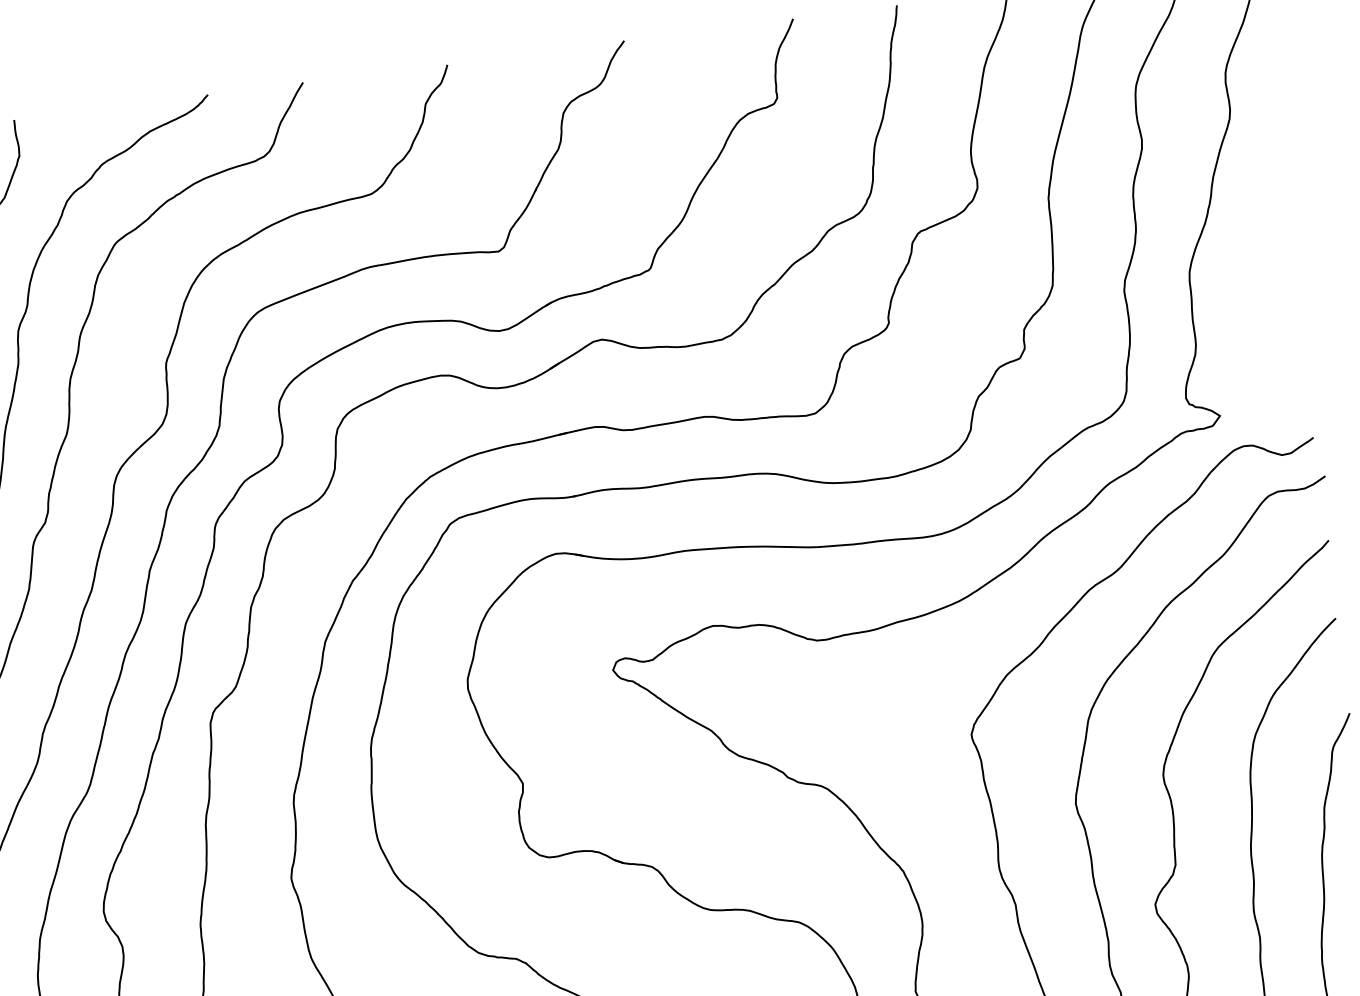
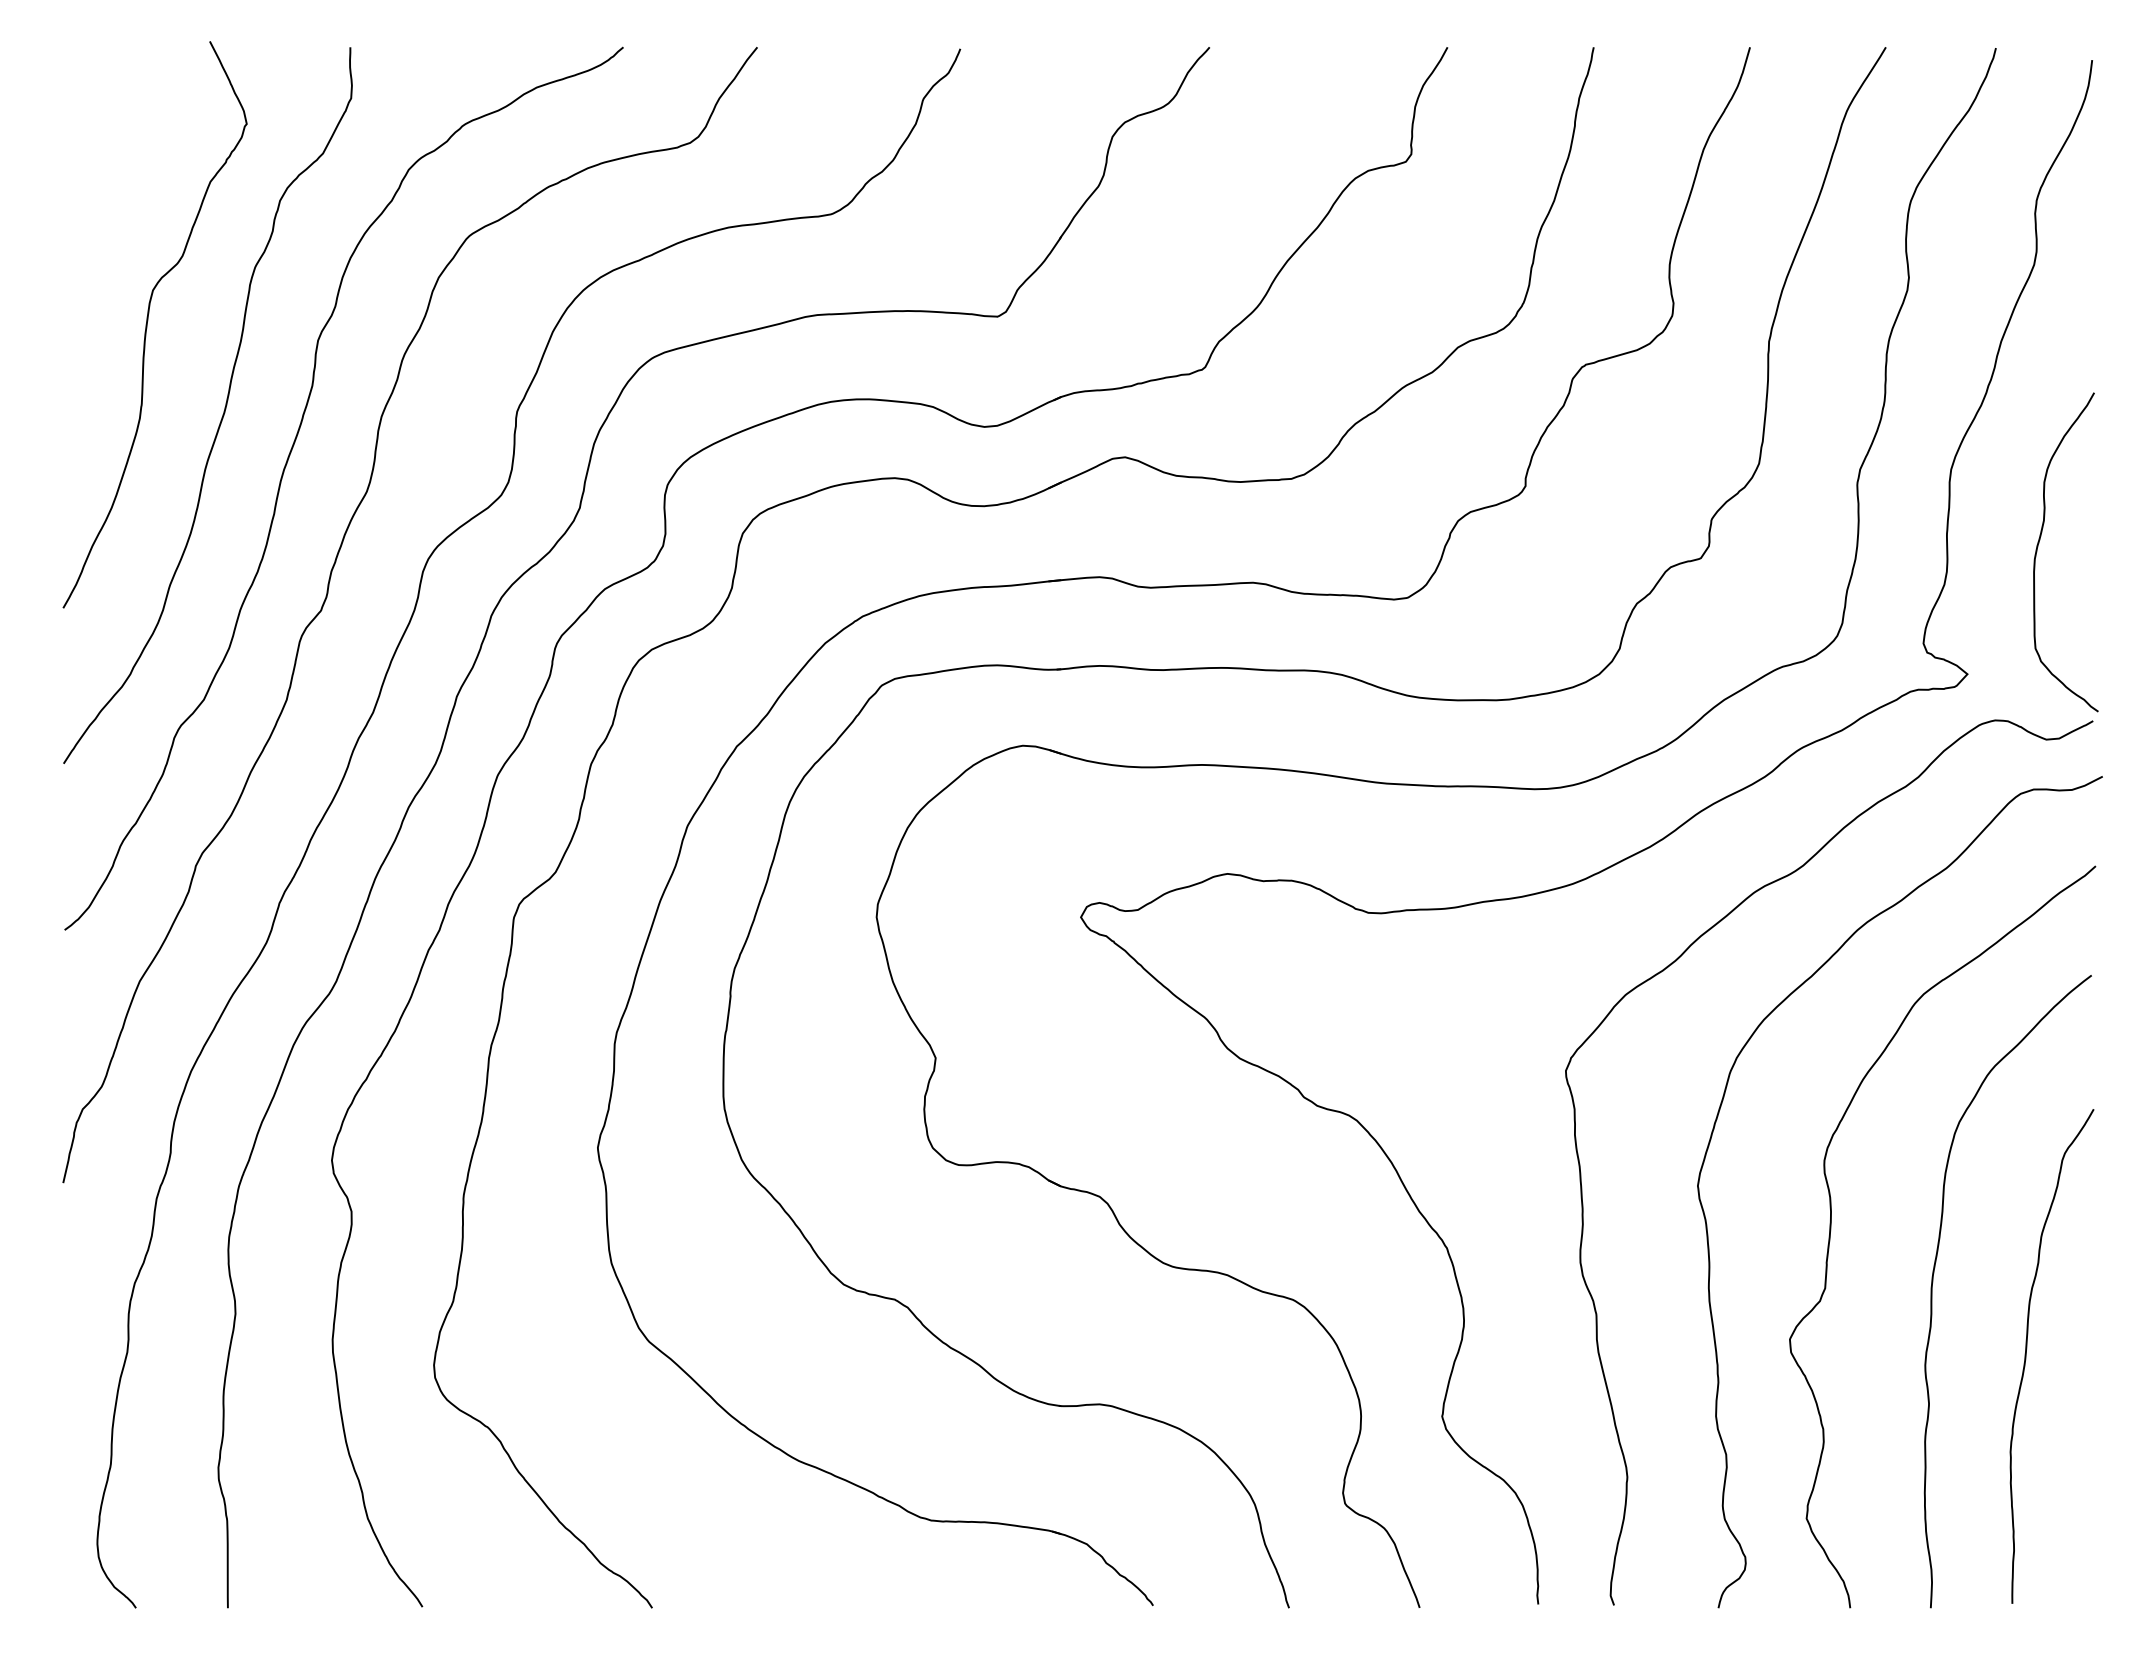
curve: (1258, 319) -> (2038, 547), added

